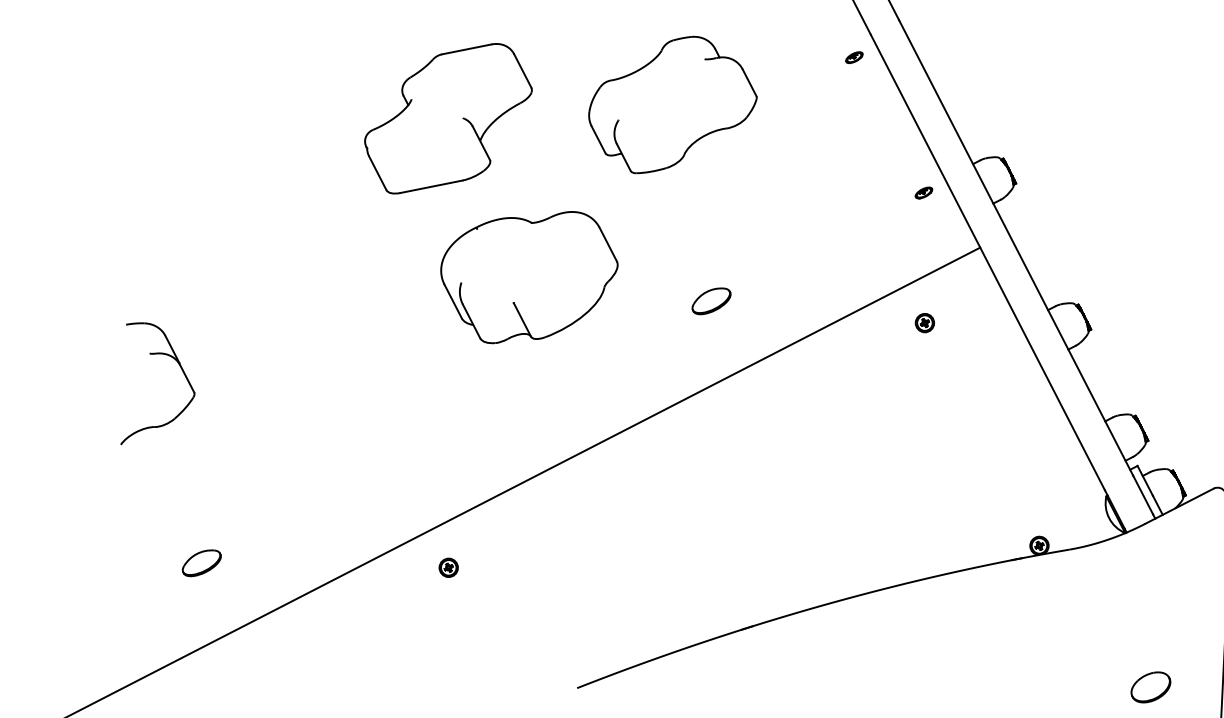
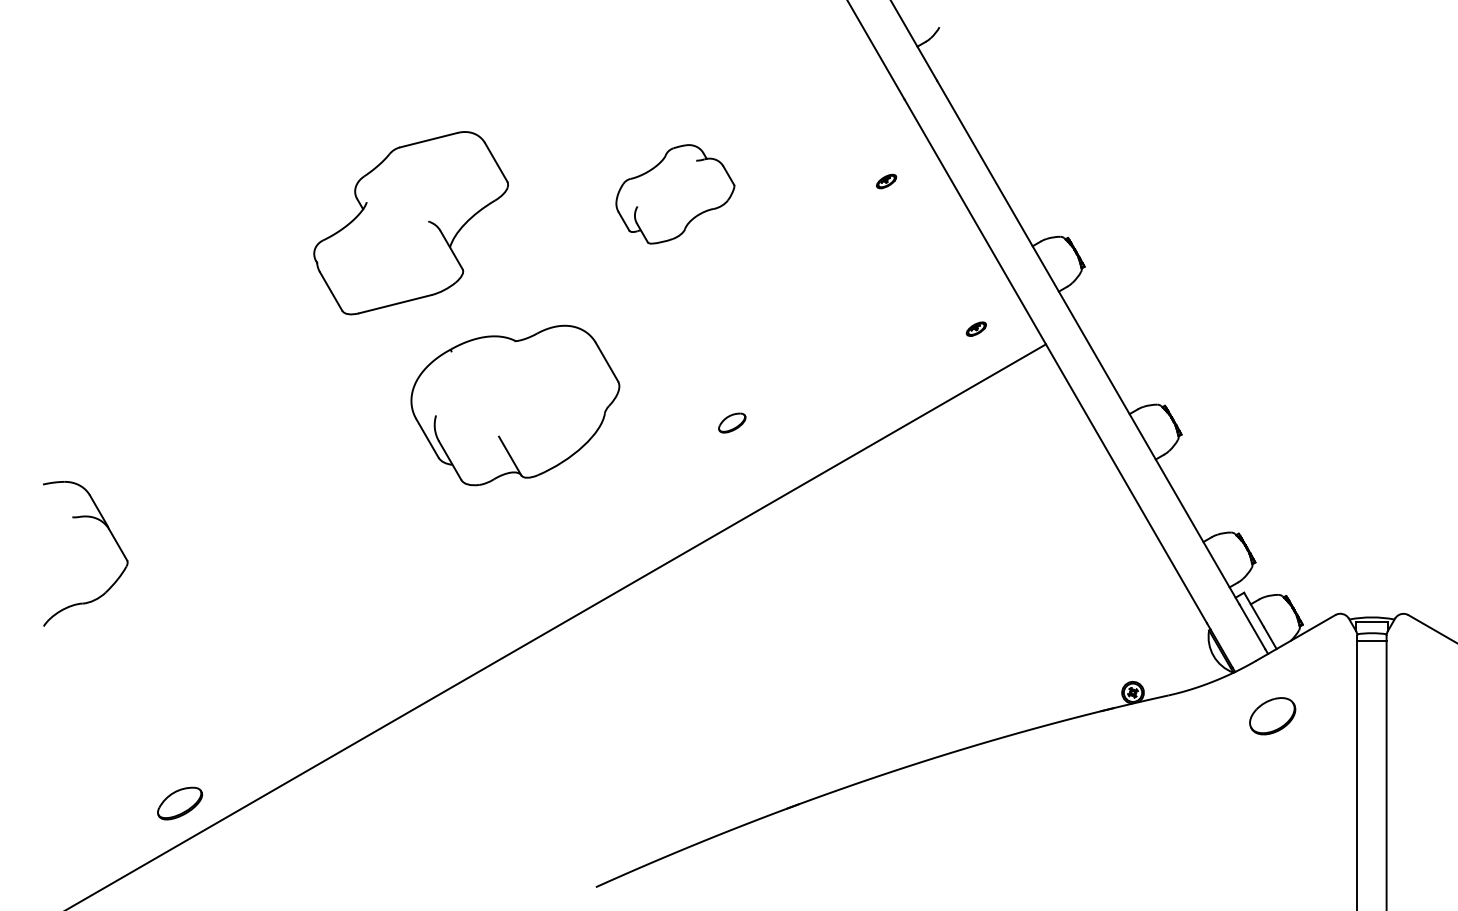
part: (854, 57) -> (886, 181), moved
part: (673, 105) -> (675, 194), size x0.6
part: (923, 192) -> (975, 328), moved
part: (711, 300) -> (732, 422), size x0.6
part: (924, 323) -> (984, 436), removed
part: (202, 563) -> (180, 803), moved
part: (448, 567) -> (437, 752), removed
part: (1150, 687) -> (1272, 716), moved

